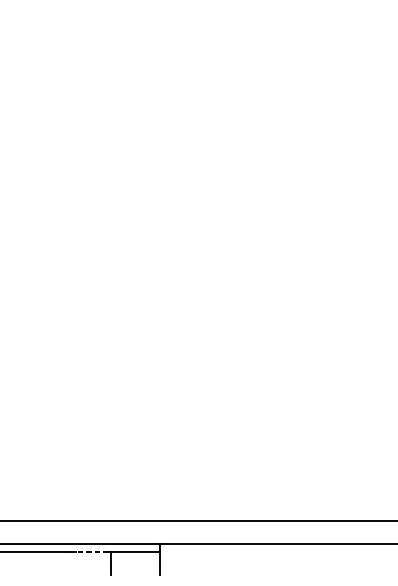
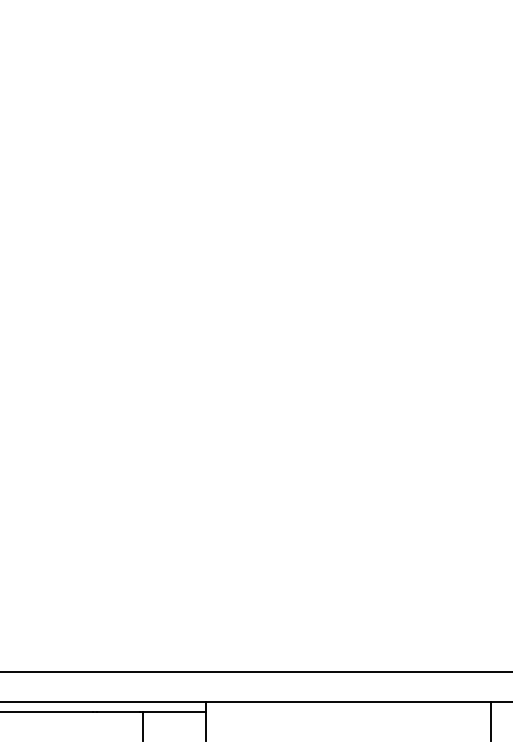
line: (91, 551) -> (118, 711), dashed -> solid
line: (380, 559) -> (490, 721), added

